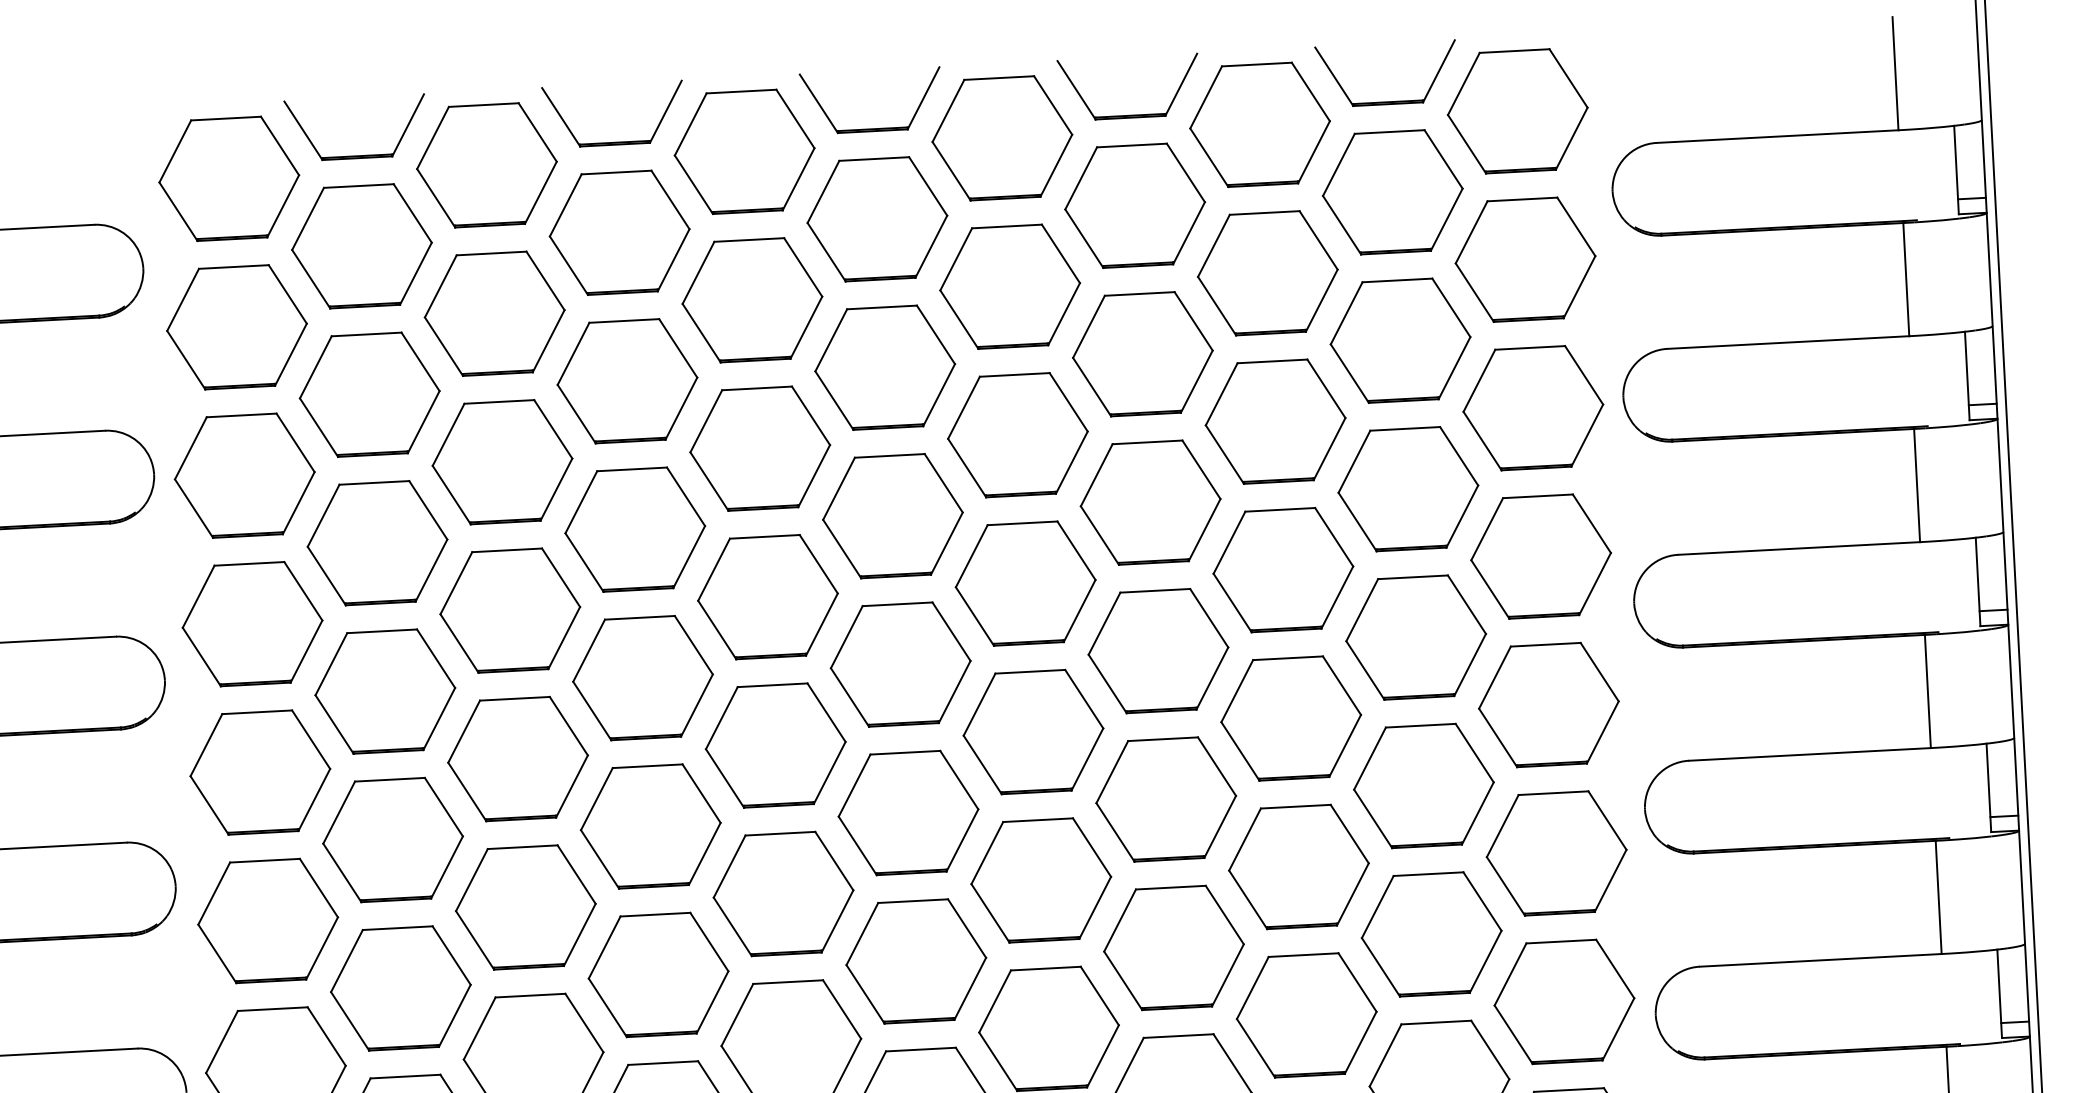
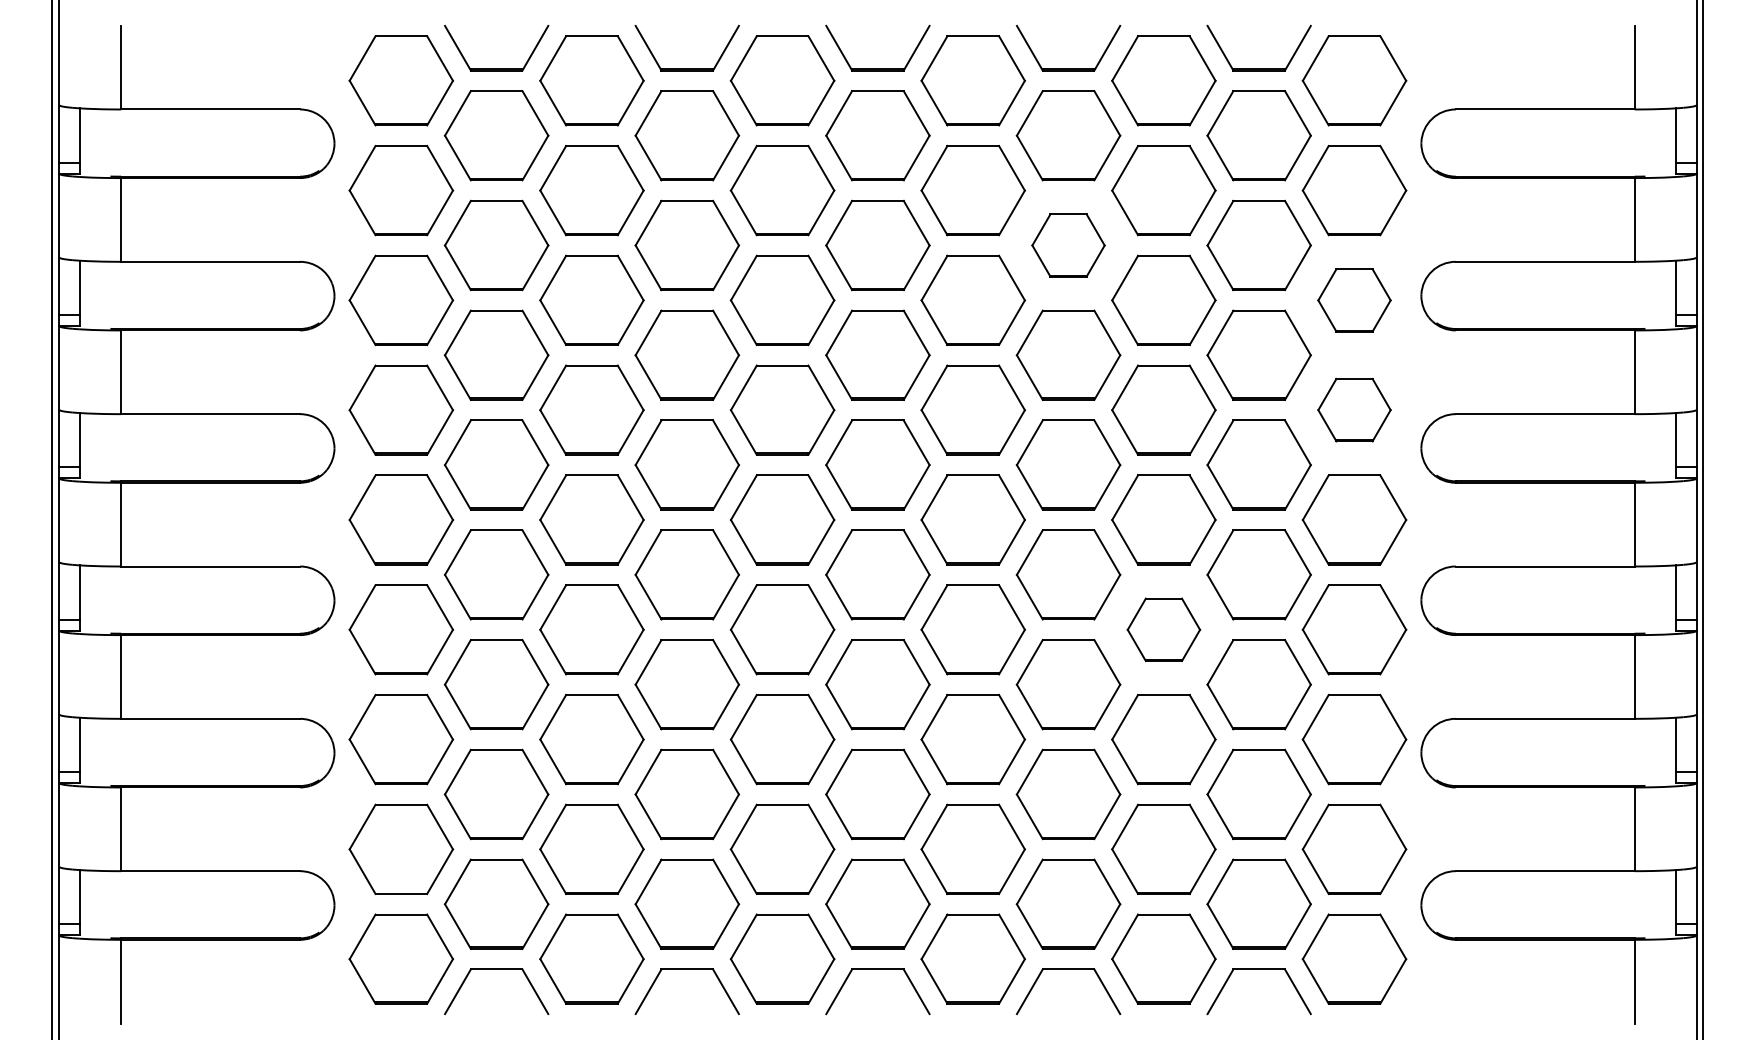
part: (1142, 354) -> (1068, 245), size x0.7
part: (1533, 408) -> (1354, 300), size x0.7
part: (1541, 555) -> (1354, 409), size x0.7
part: (1298, 866) -> (1163, 629), size x0.7

